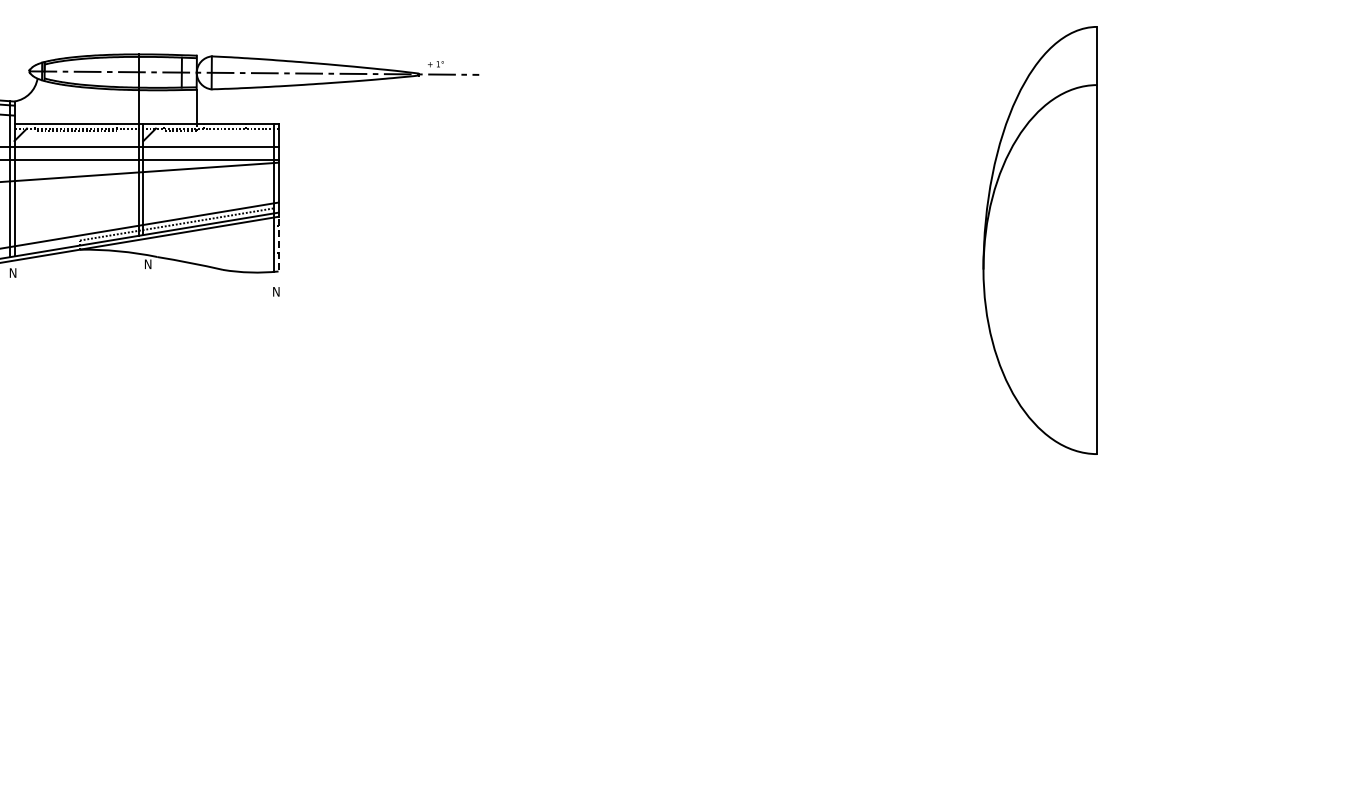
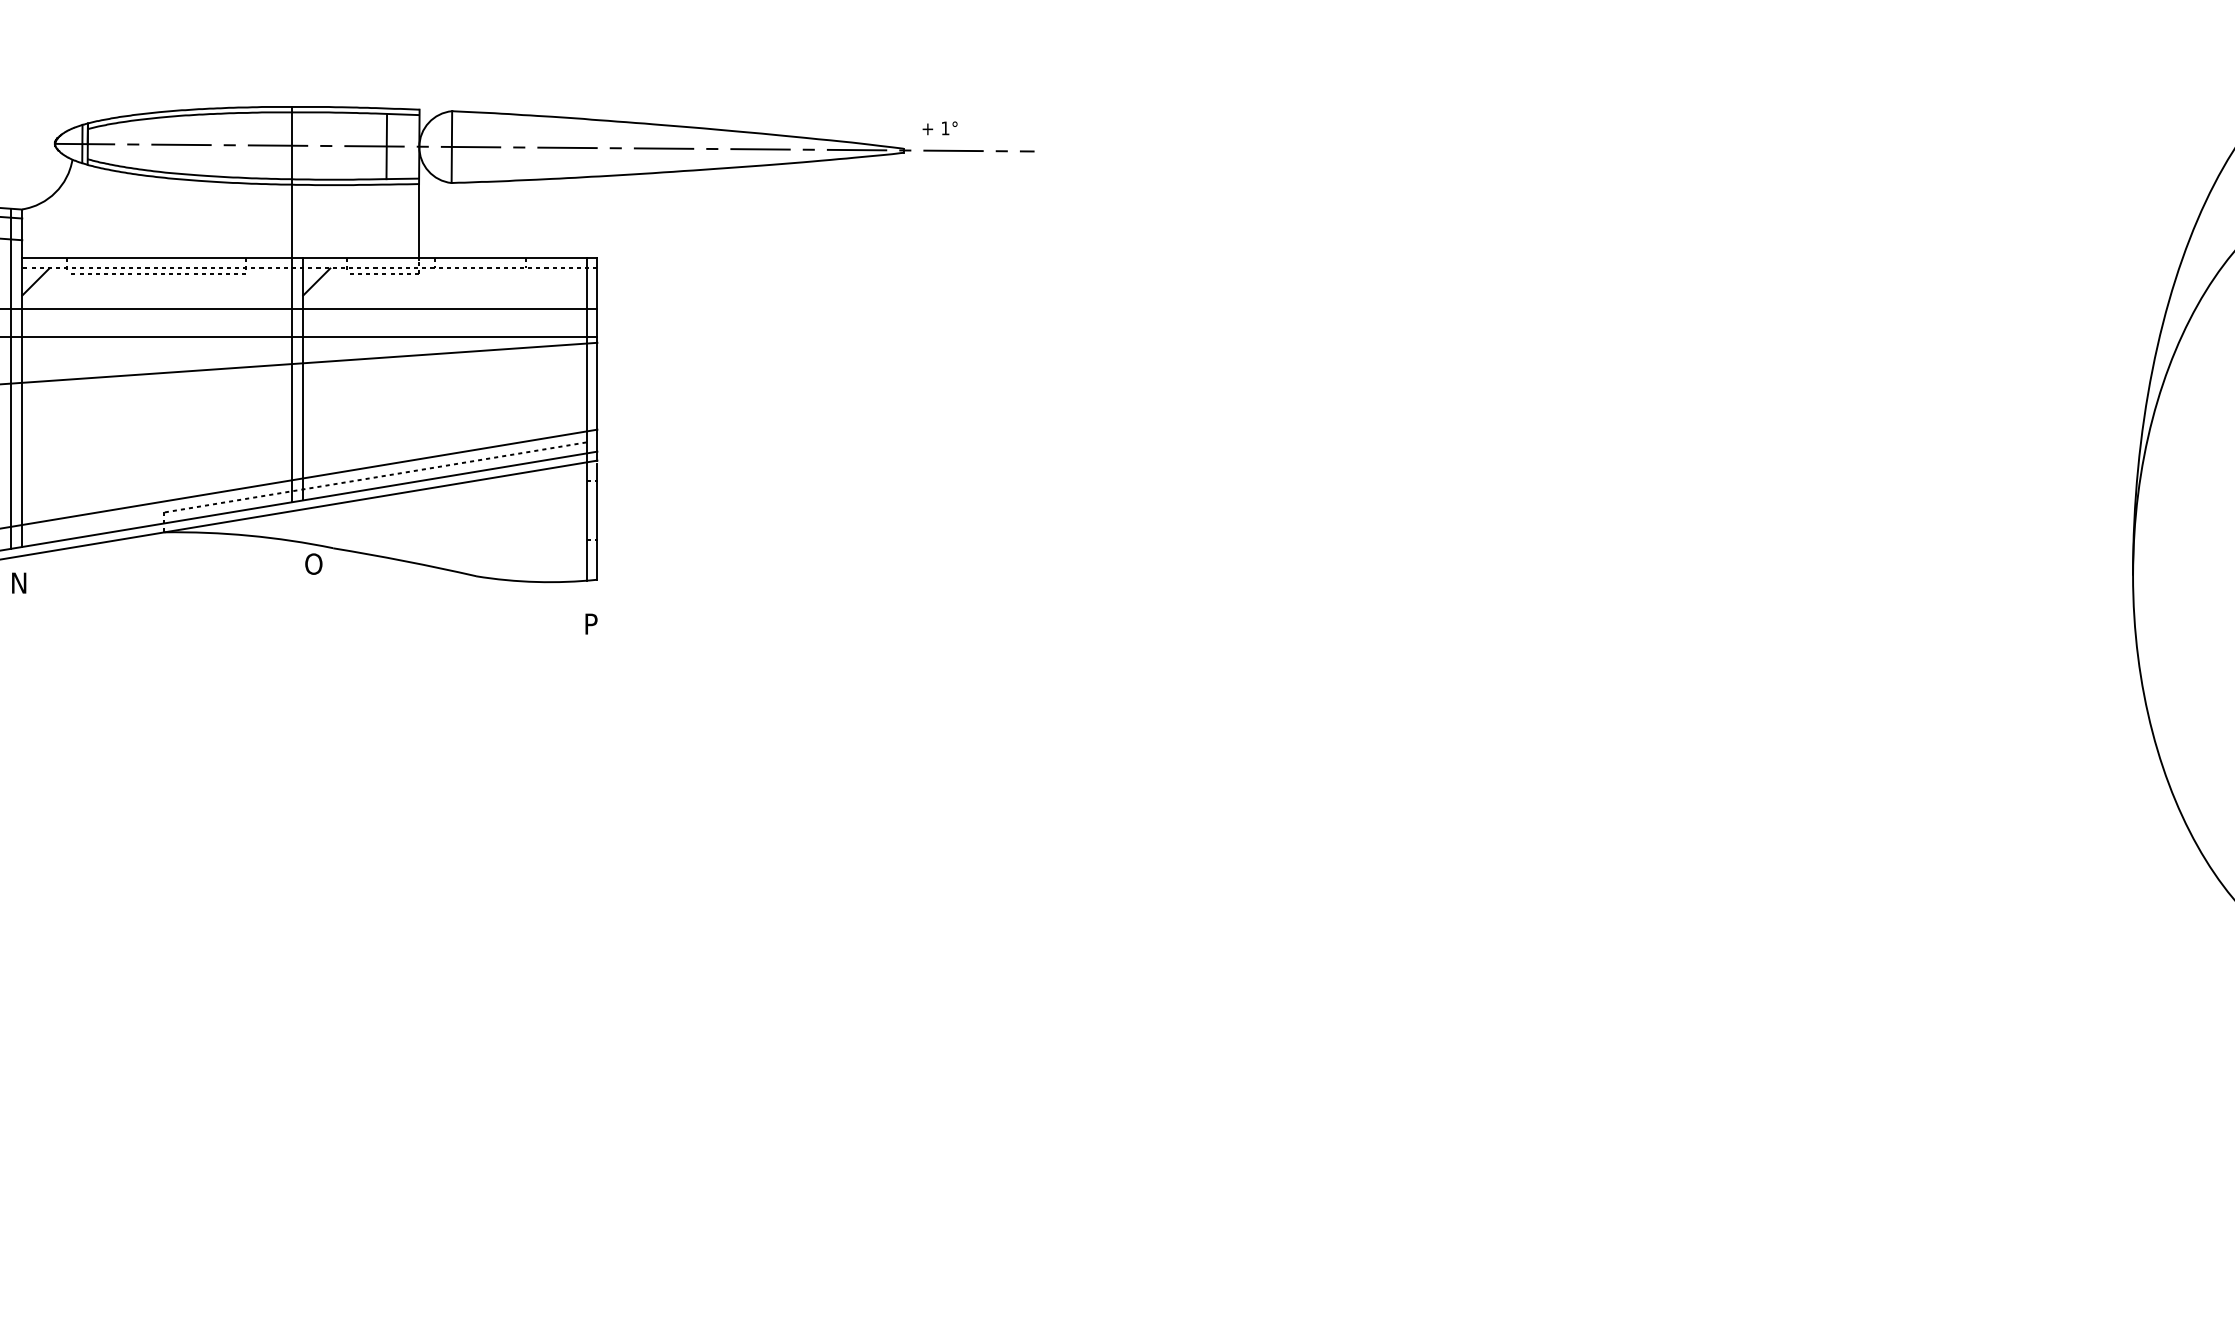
line: (278, 245) -> (597, 523), dashed -> solid
text: (148, 264) -> (314, 564), N -> O
text: (276, 291) -> (592, 623), N -> P

